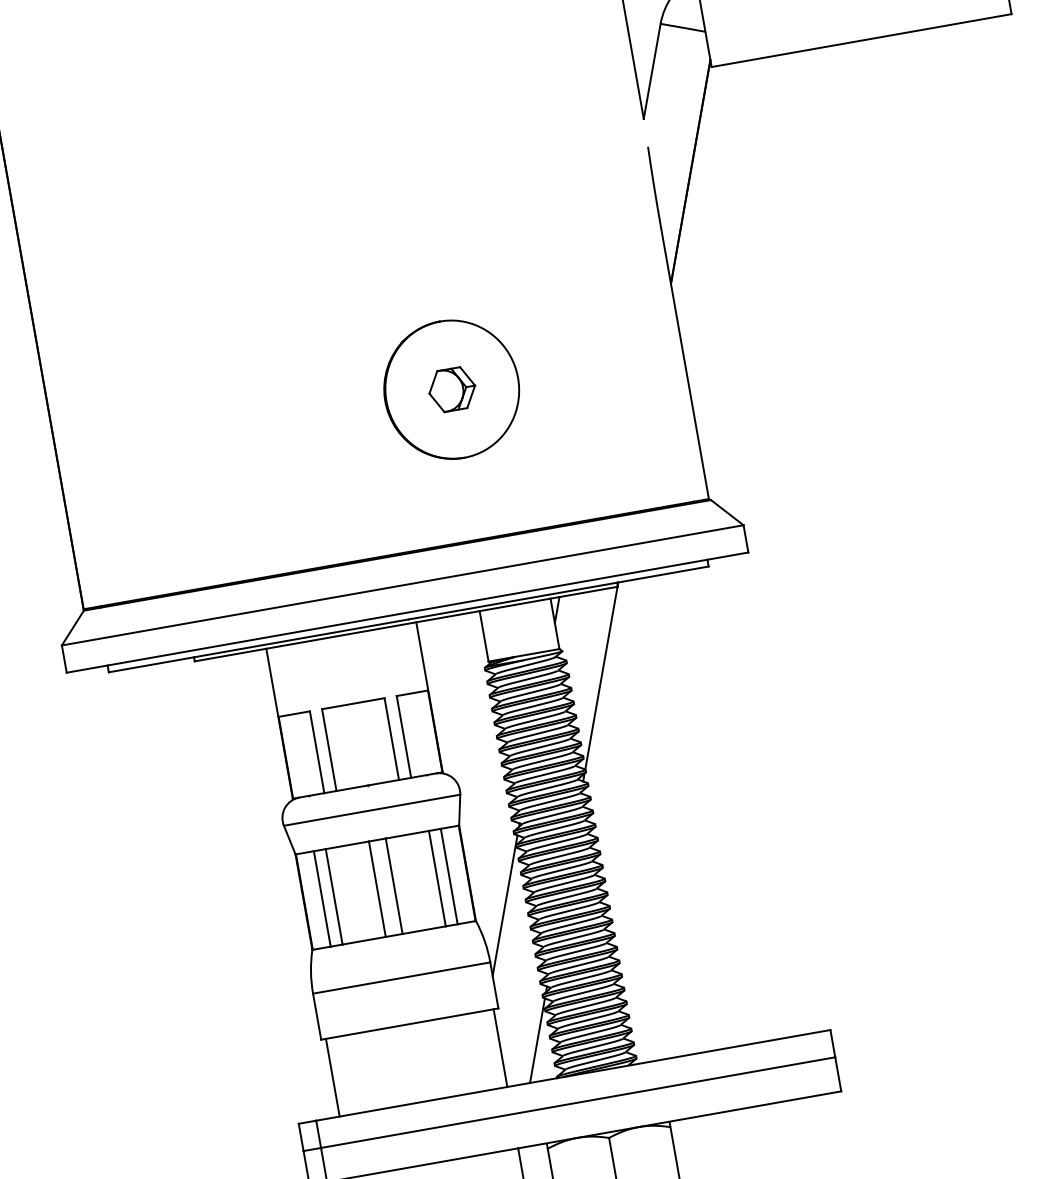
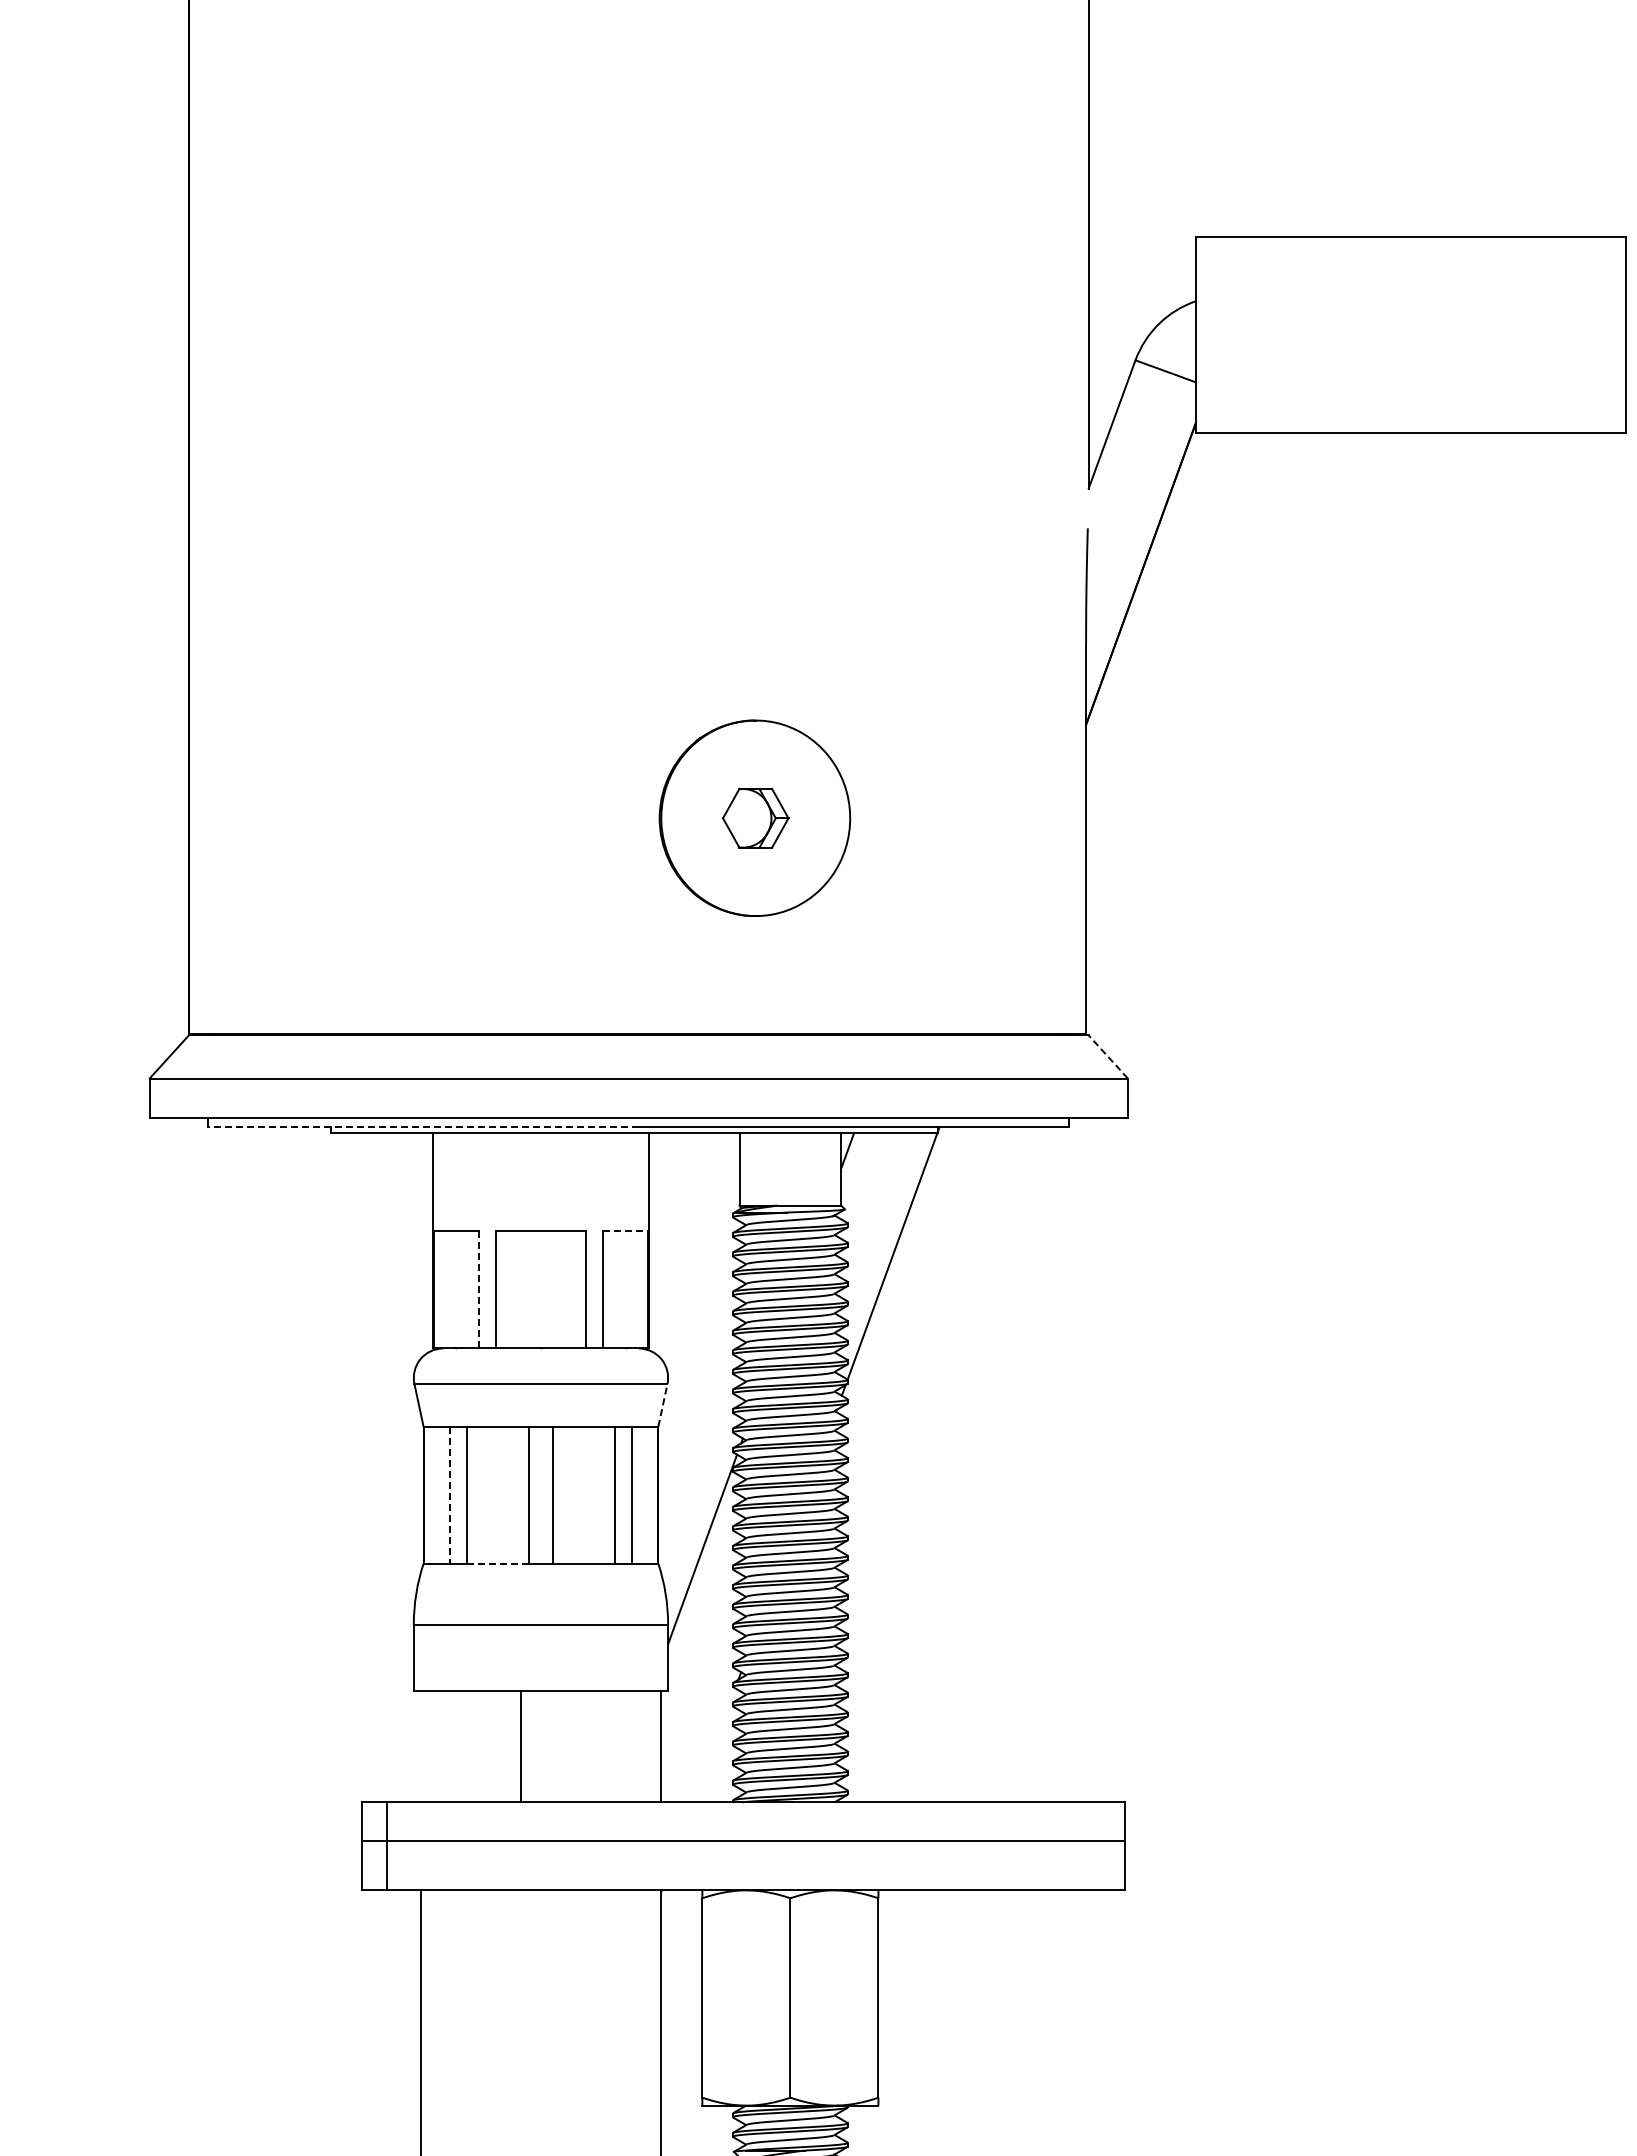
line: (726, 512) -> (1107, 1056), solid -> dashed
line: (258, 645) -> (423, 1127), solid -> dashed
line: (412, 693) -> (626, 1231), solid -> dashed
line: (316, 752) -> (478, 1289), solid -> dashed
line: (459, 810) -> (662, 1405), solid -> dashed
line: (322, 899) -> (449, 1495), solid -> dashed
line: (363, 940) -> (497, 1563), solid -> dashed
line: (537, 1040) -> (714, 1745), removed
line: (332, 1077) -> (520, 1746), moved

